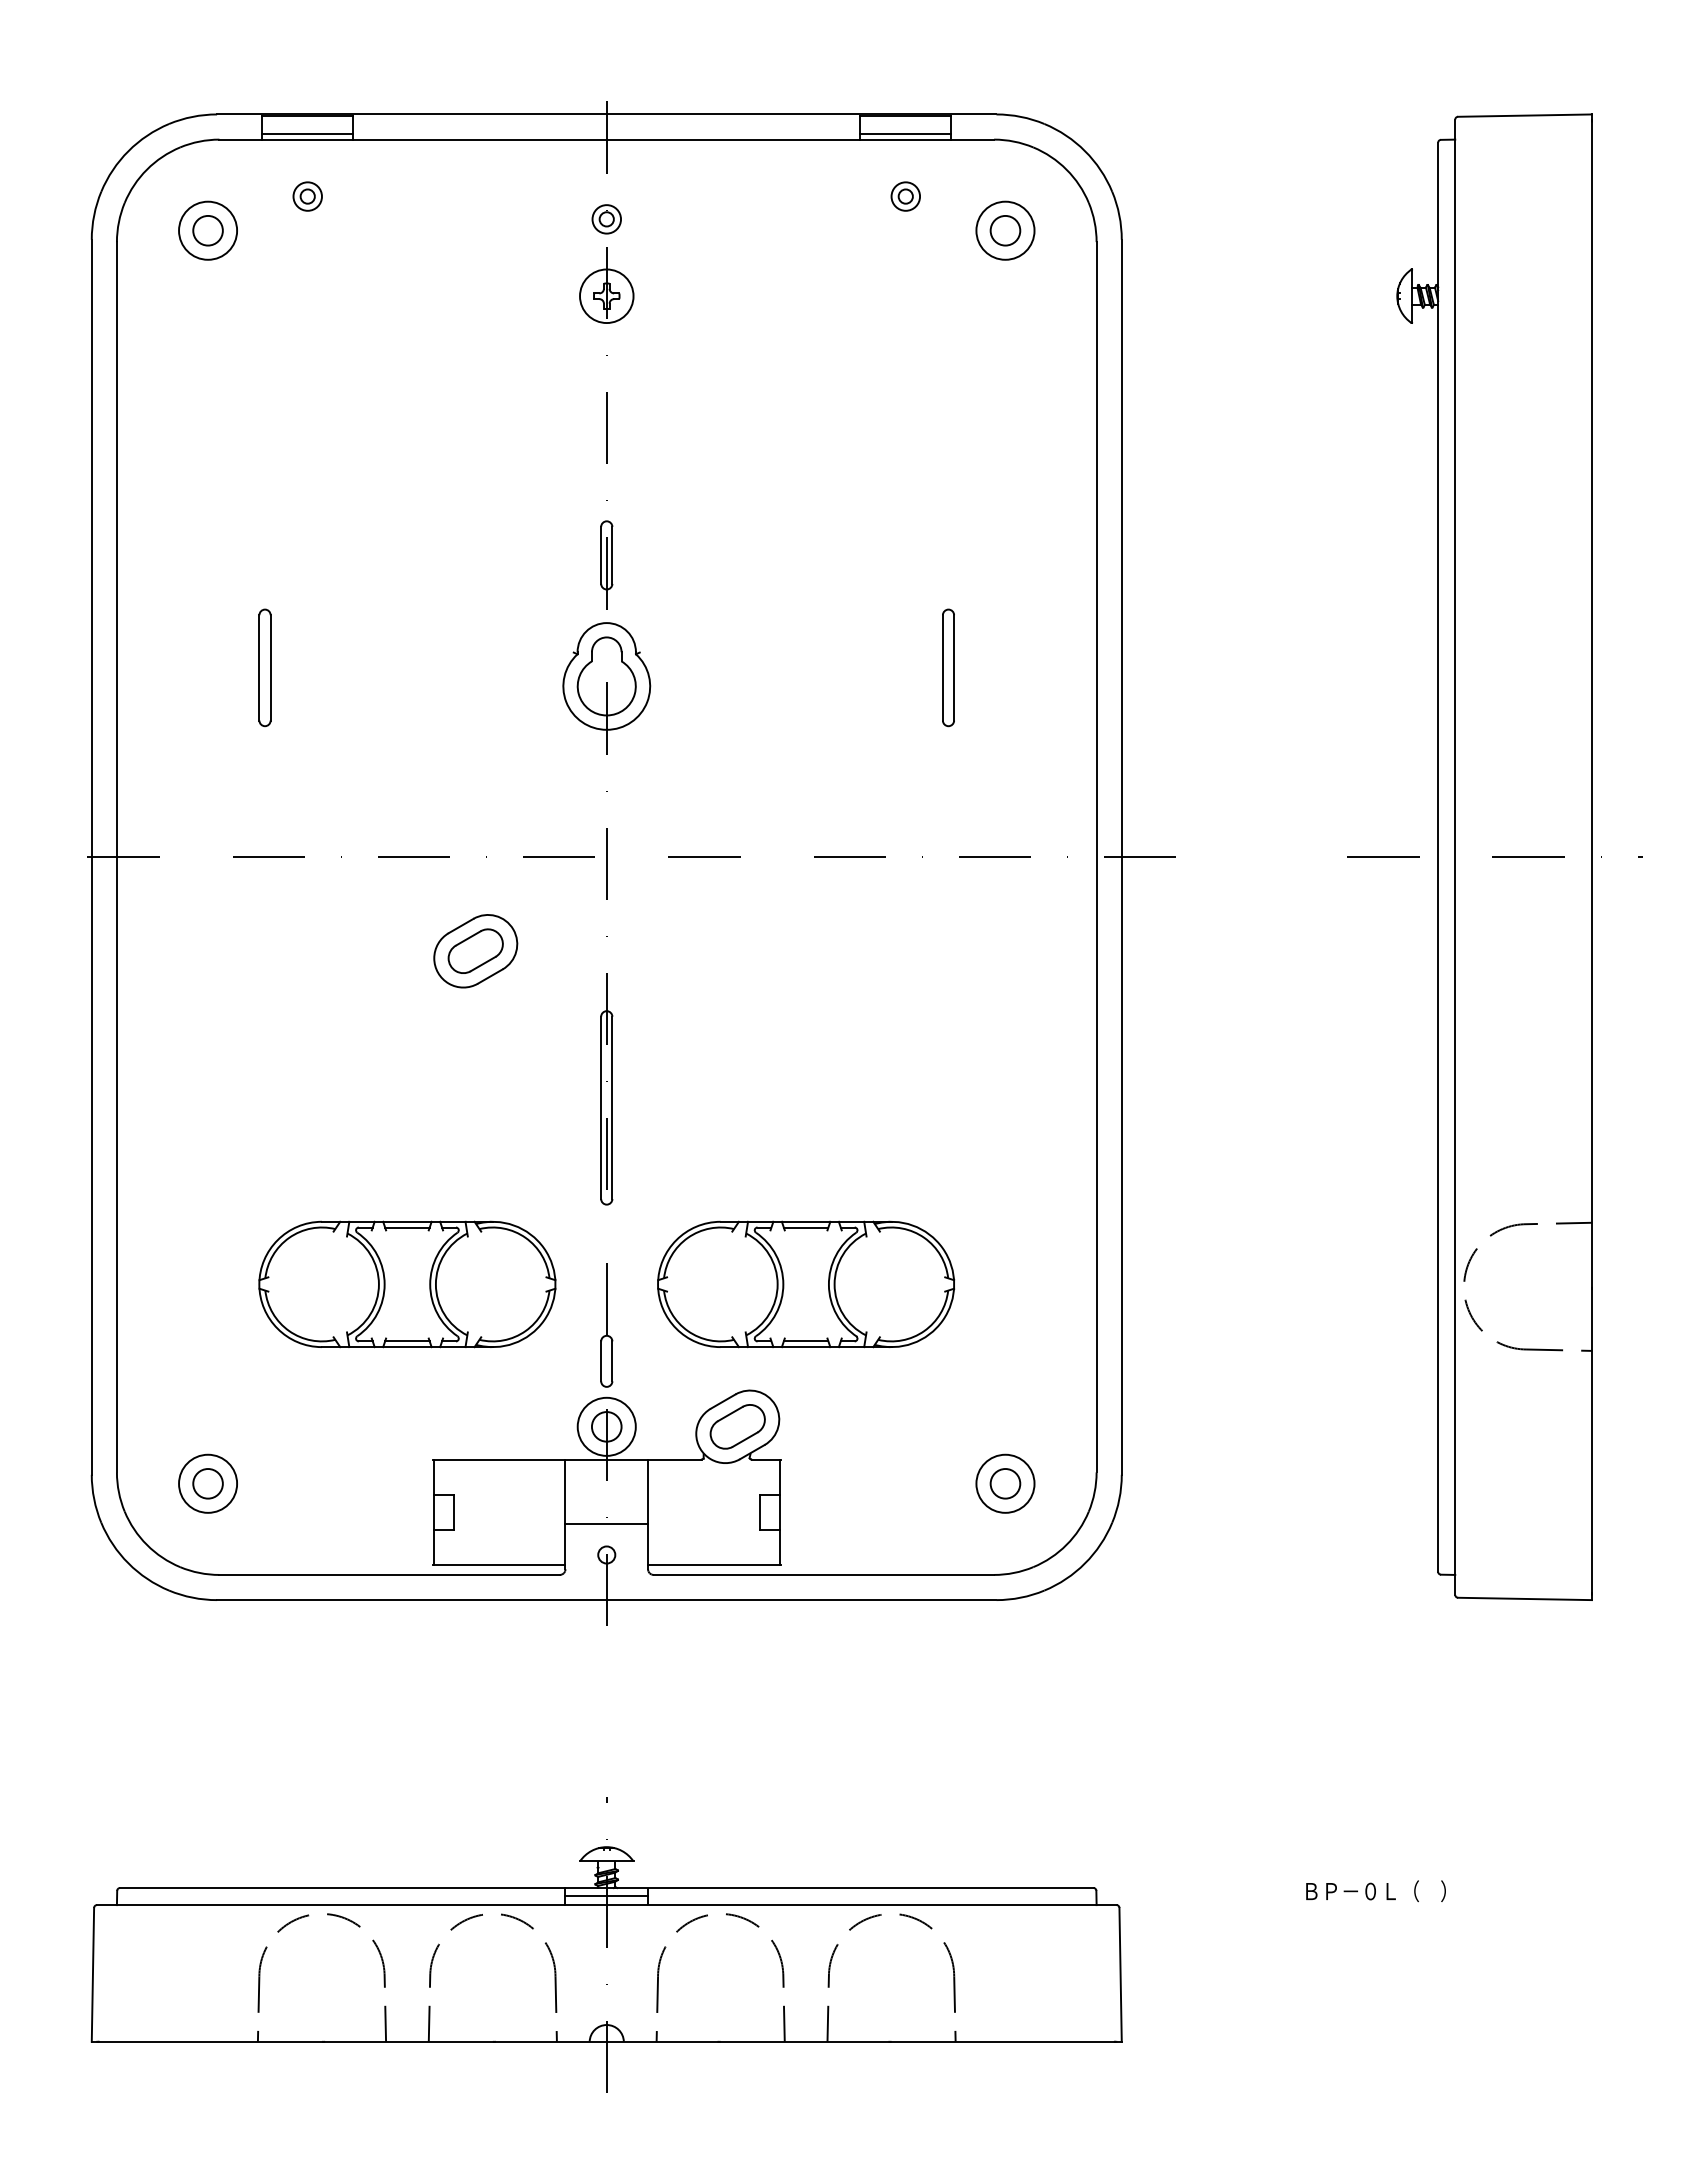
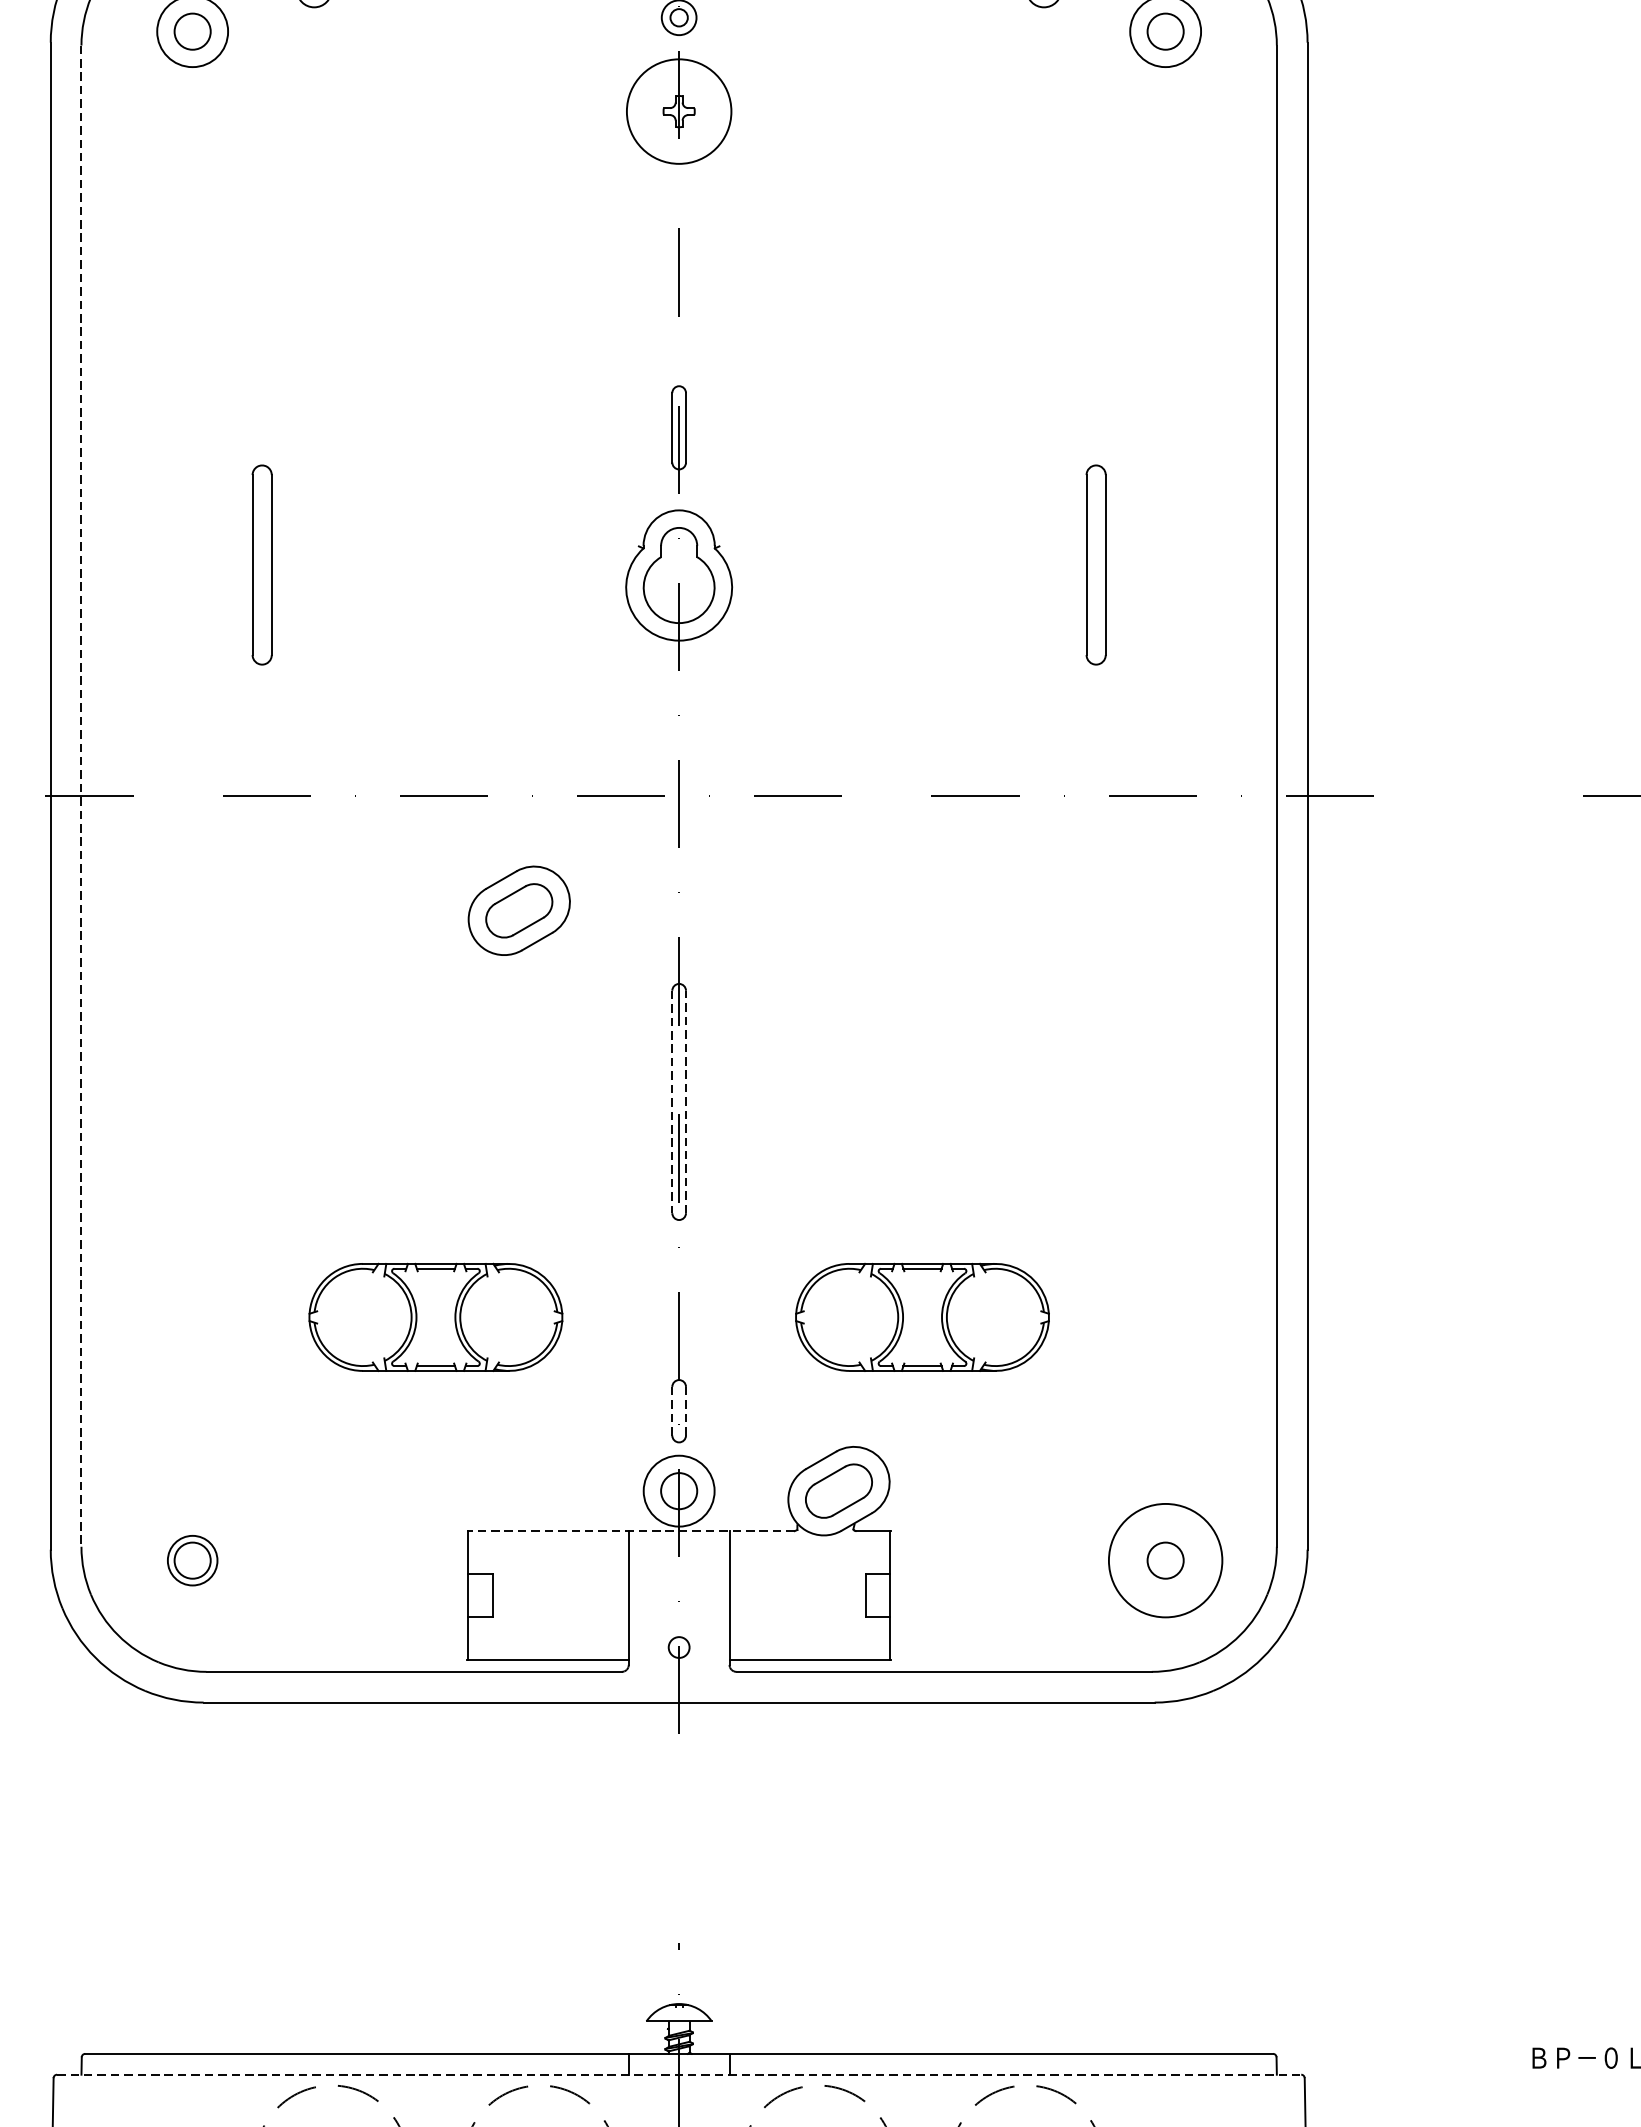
circle: (606, 296) -> (678, 111), size x1.6
part: (264, 667) -> (261, 564), size x1.4
part: (948, 667) -> (1096, 564), size x1.4
line: (116, 857) -> (80, 796), solid -> dashed
line: (612, 1107) -> (686, 1101), solid -> dashed
line: (601, 1108) -> (672, 1102), solid -> dashed
part: (407, 1284) -> (436, 1317), size x0.7
part: (806, 1284) -> (922, 1317), size x0.7
line: (601, 1361) -> (672, 1411), solid -> dashed
line: (612, 1361) -> (686, 1411), solid -> dashed
line: (566, 1459) -> (630, 1530), solid -> dashed
circle: (208, 1483) -> (193, 1560), size x0.7
circle: (1005, 1483) -> (1165, 1560), size x1.6
line: (606, 1523) -> (678, 1609), removed
line: (606, 1895) -> (678, 2063), removed
line: (606, 1905) -> (678, 2075), solid -> dashed

